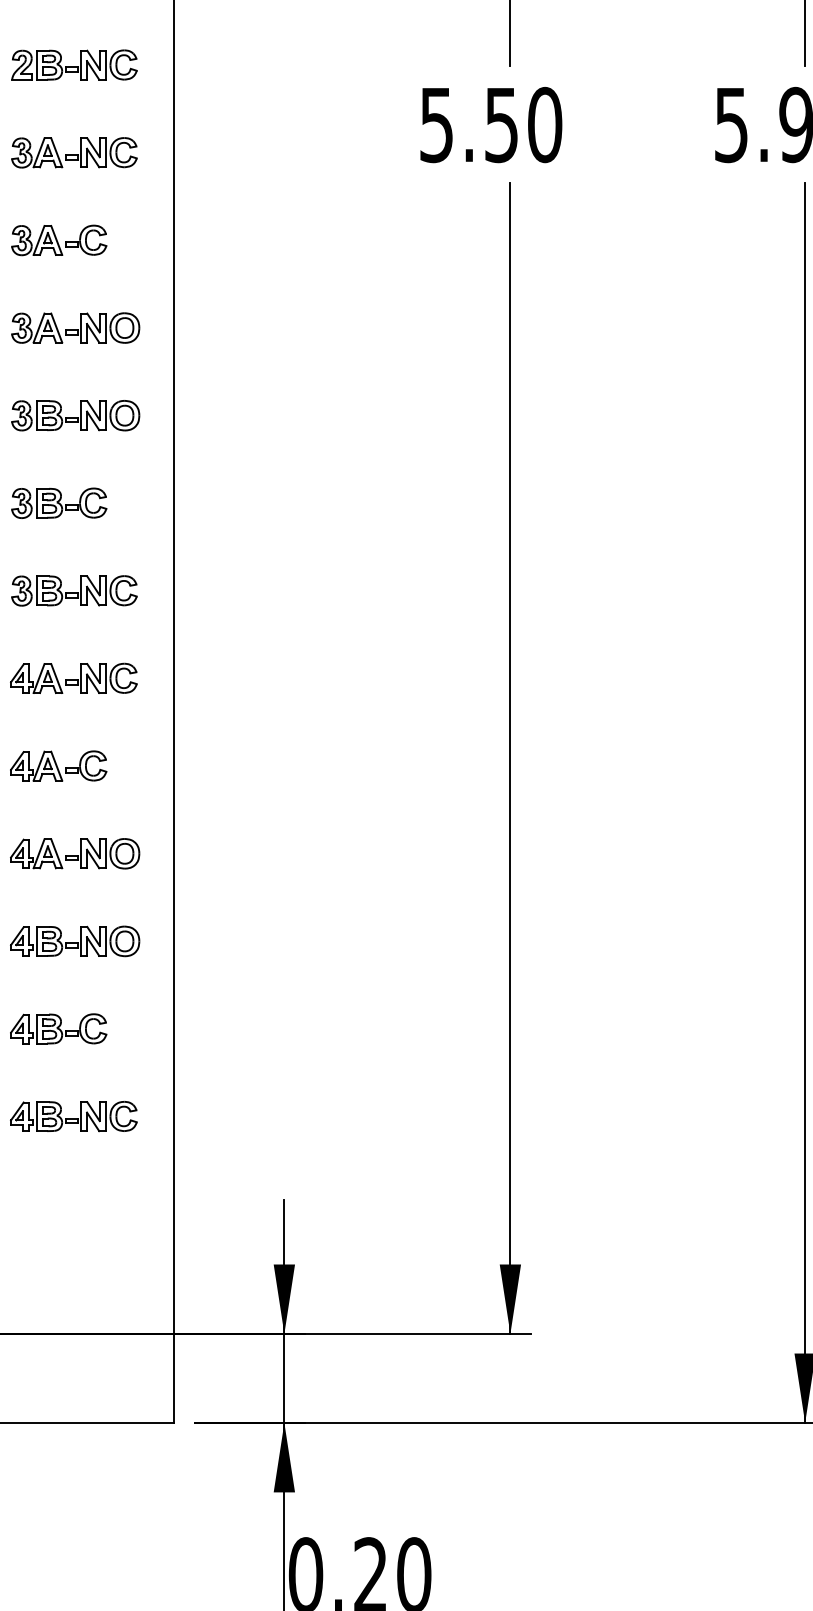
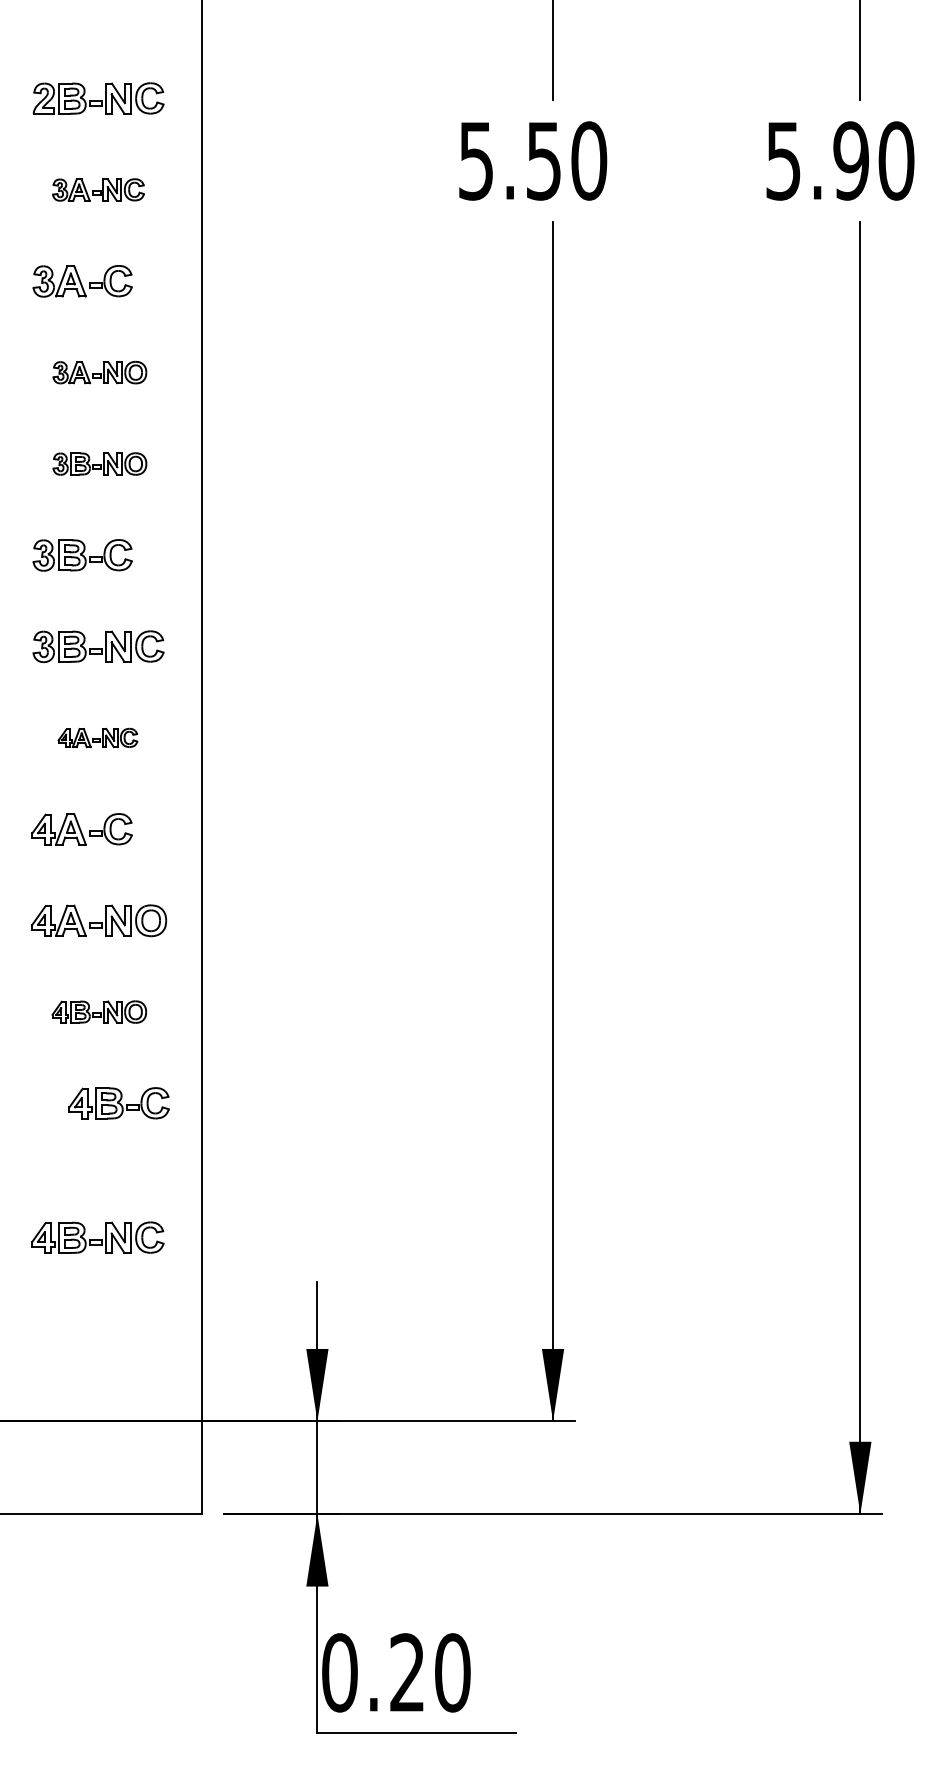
part: (74, 152) -> (98, 189), size x0.7
part: (75, 327) -> (99, 372), size x0.7
part: (75, 415) -> (99, 463), size x0.7
part: (73, 677) -> (97, 737), size x0.6
part: (75, 940) -> (99, 1011), size x0.7
part: (58, 1029) -> (118, 1103), moved
part: (73, 1116) -> (97, 1237), moved

